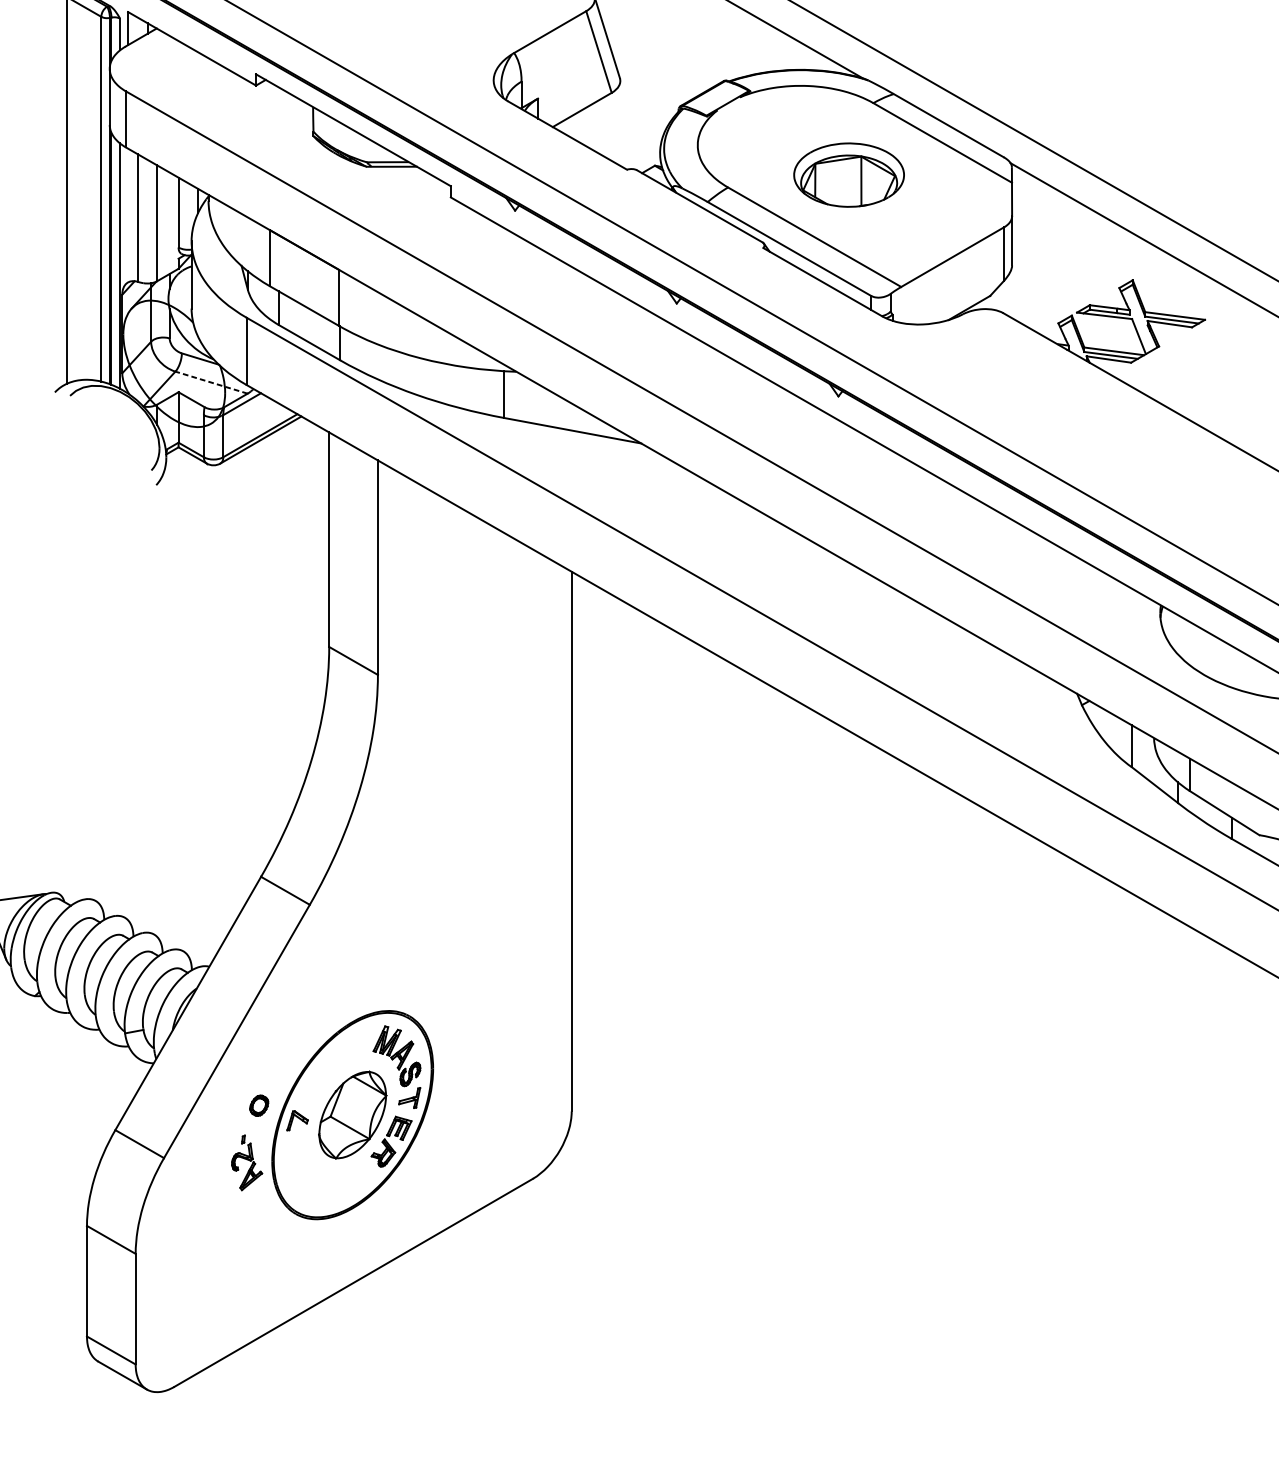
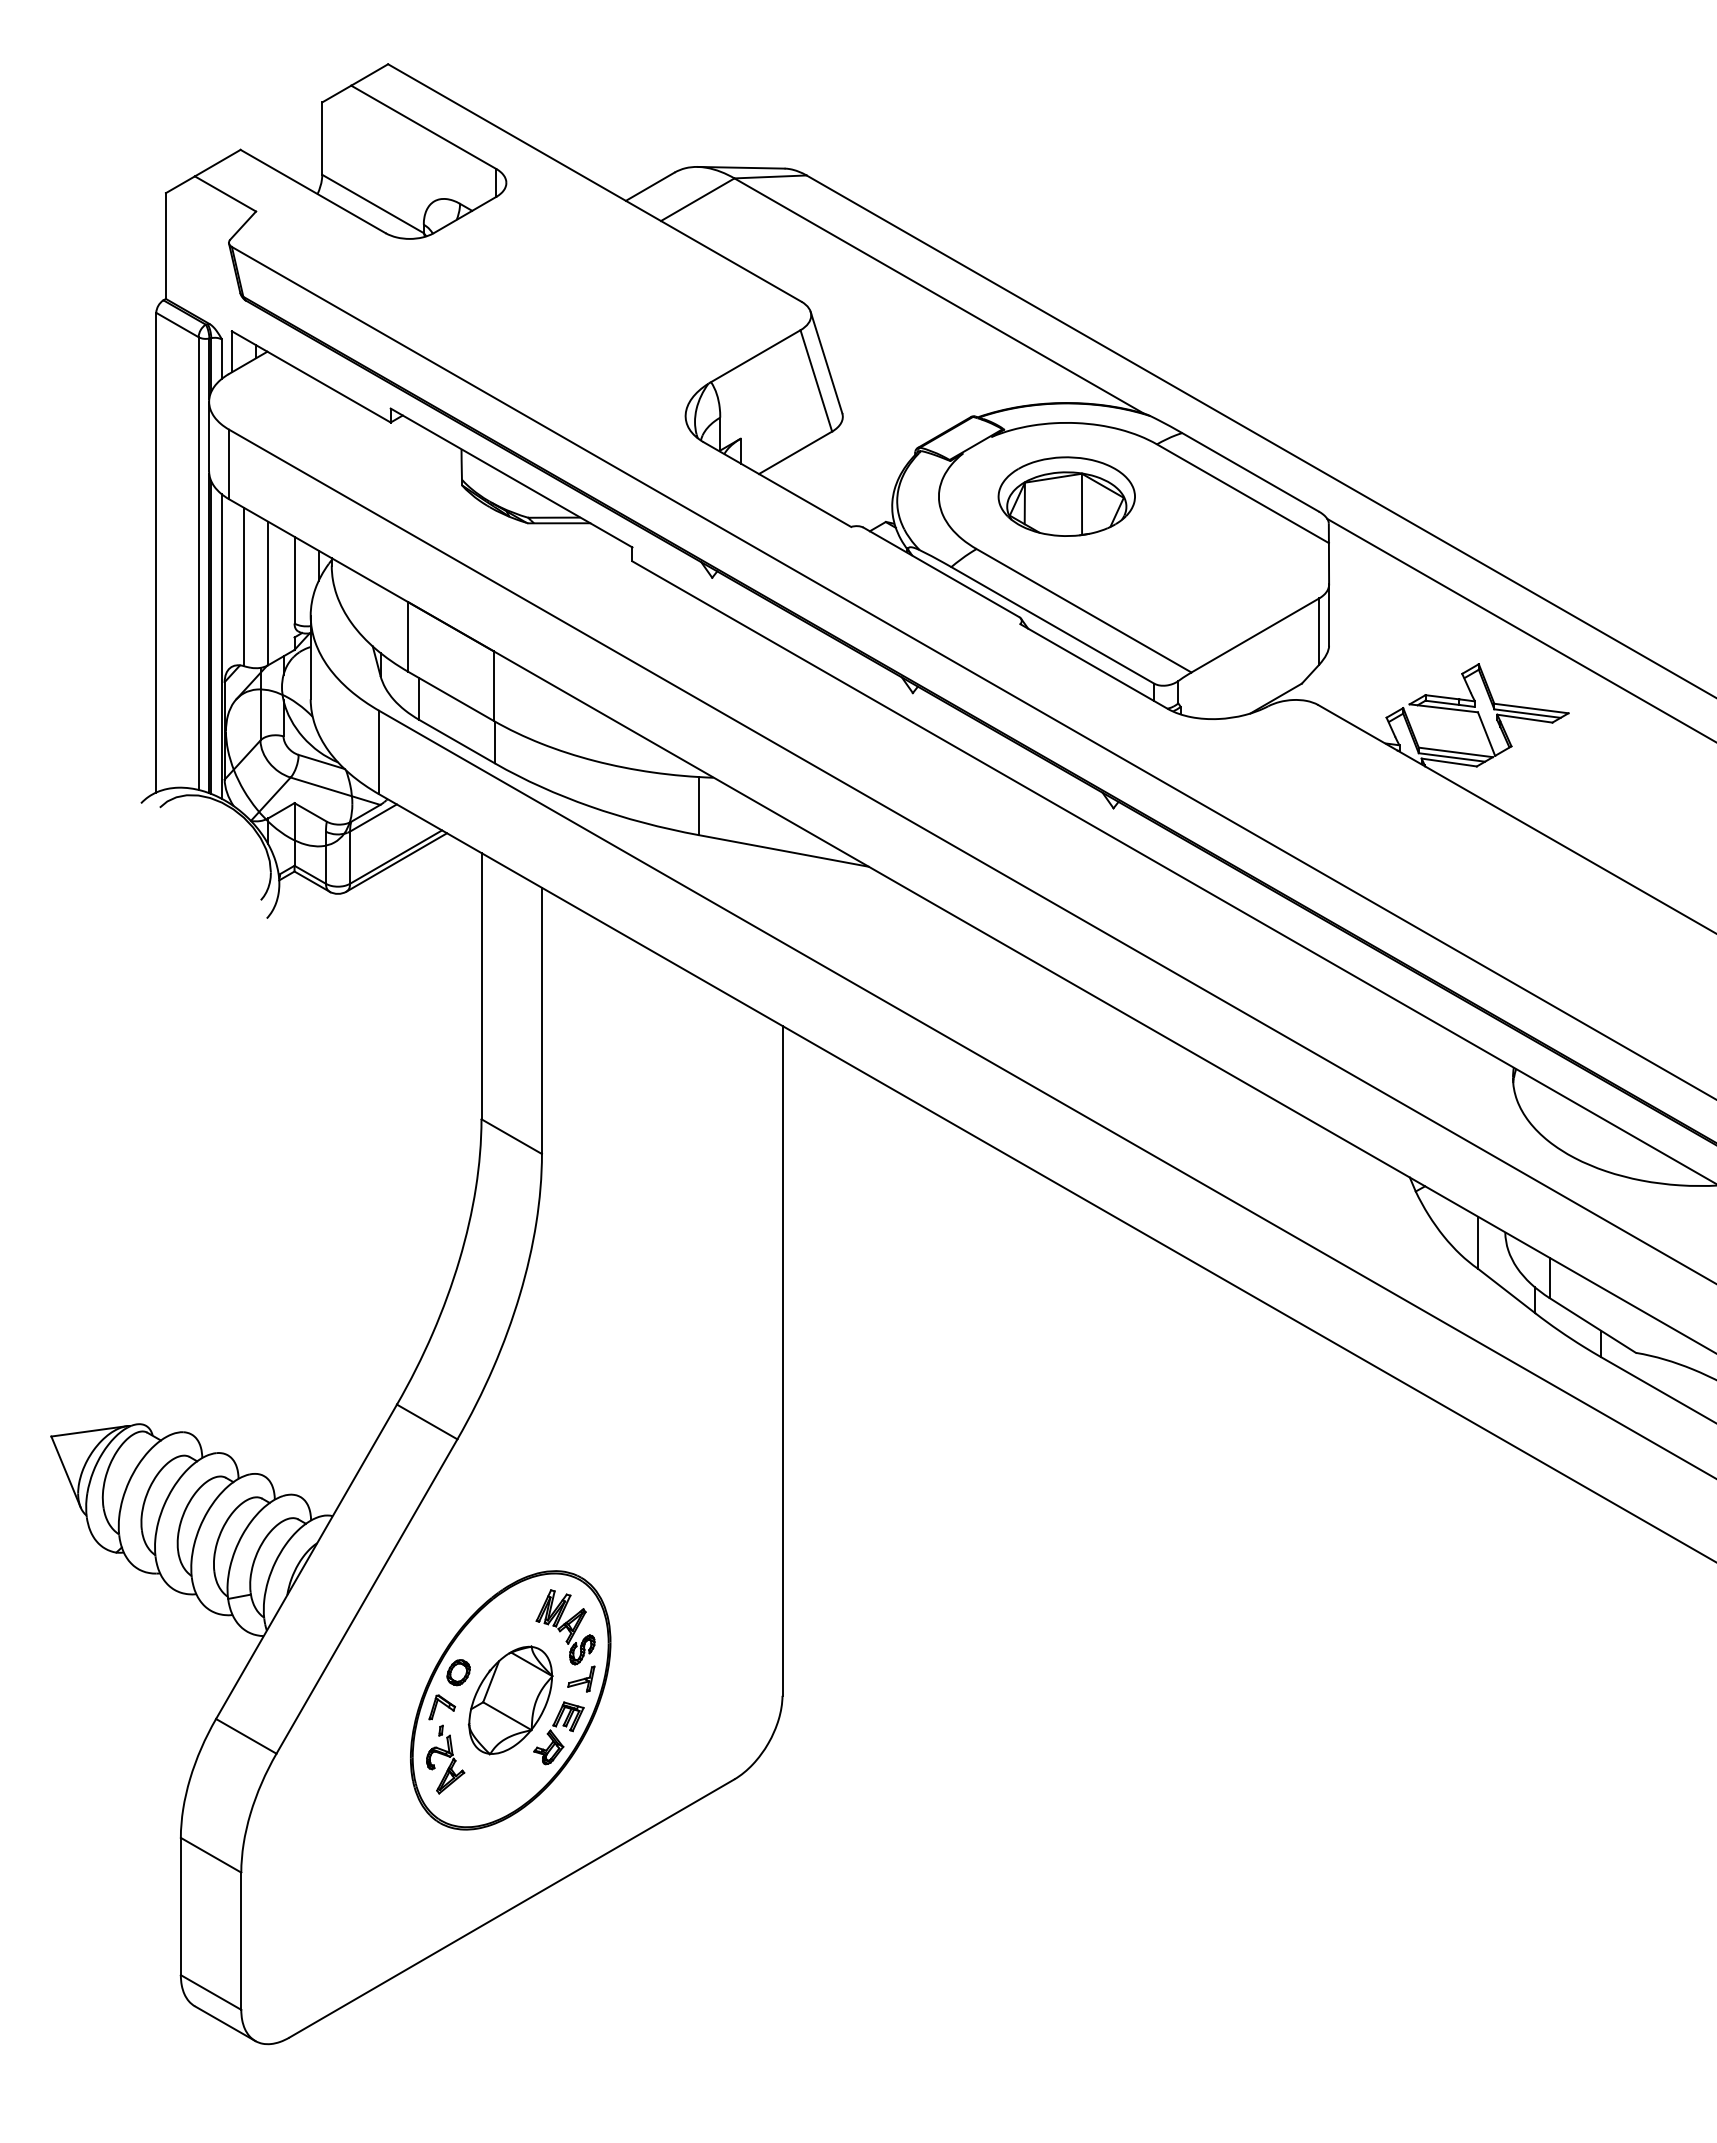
part: (848, 174) -> (1066, 496), moved
line: (211, 382) -> (335, 791), dashed -> solid
part: (259, 1105) -> (458, 1672), moved
part: (247, 1162) -> (445, 1759), moved

